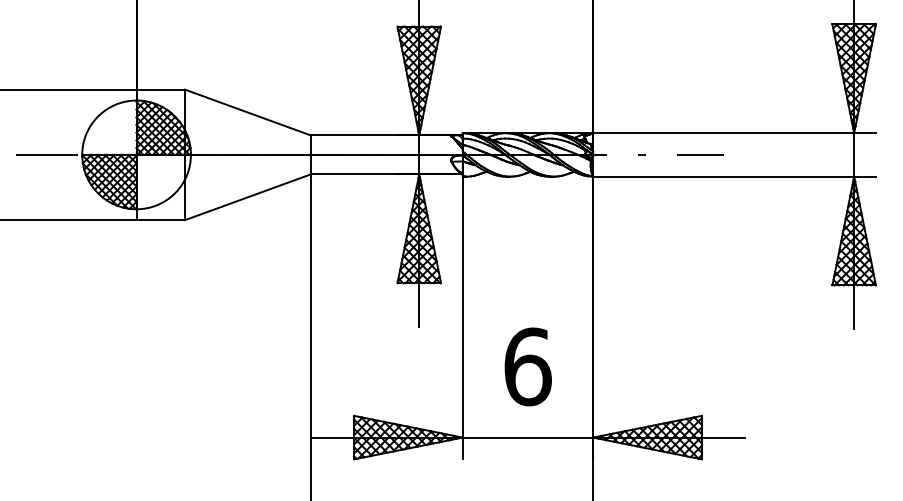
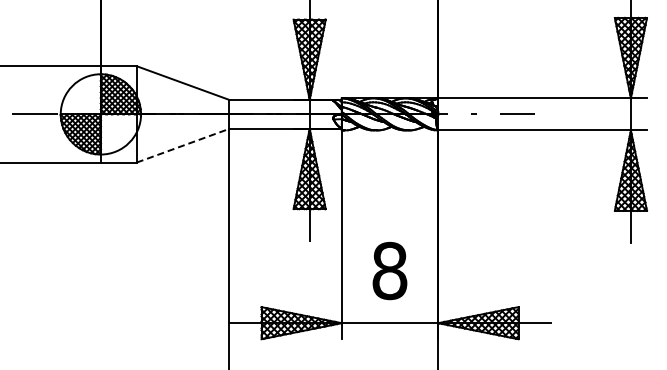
line: (248, 197) -> (183, 145), solid -> dashed
text: (527, 366) -> (389, 270), 6 -> 8

